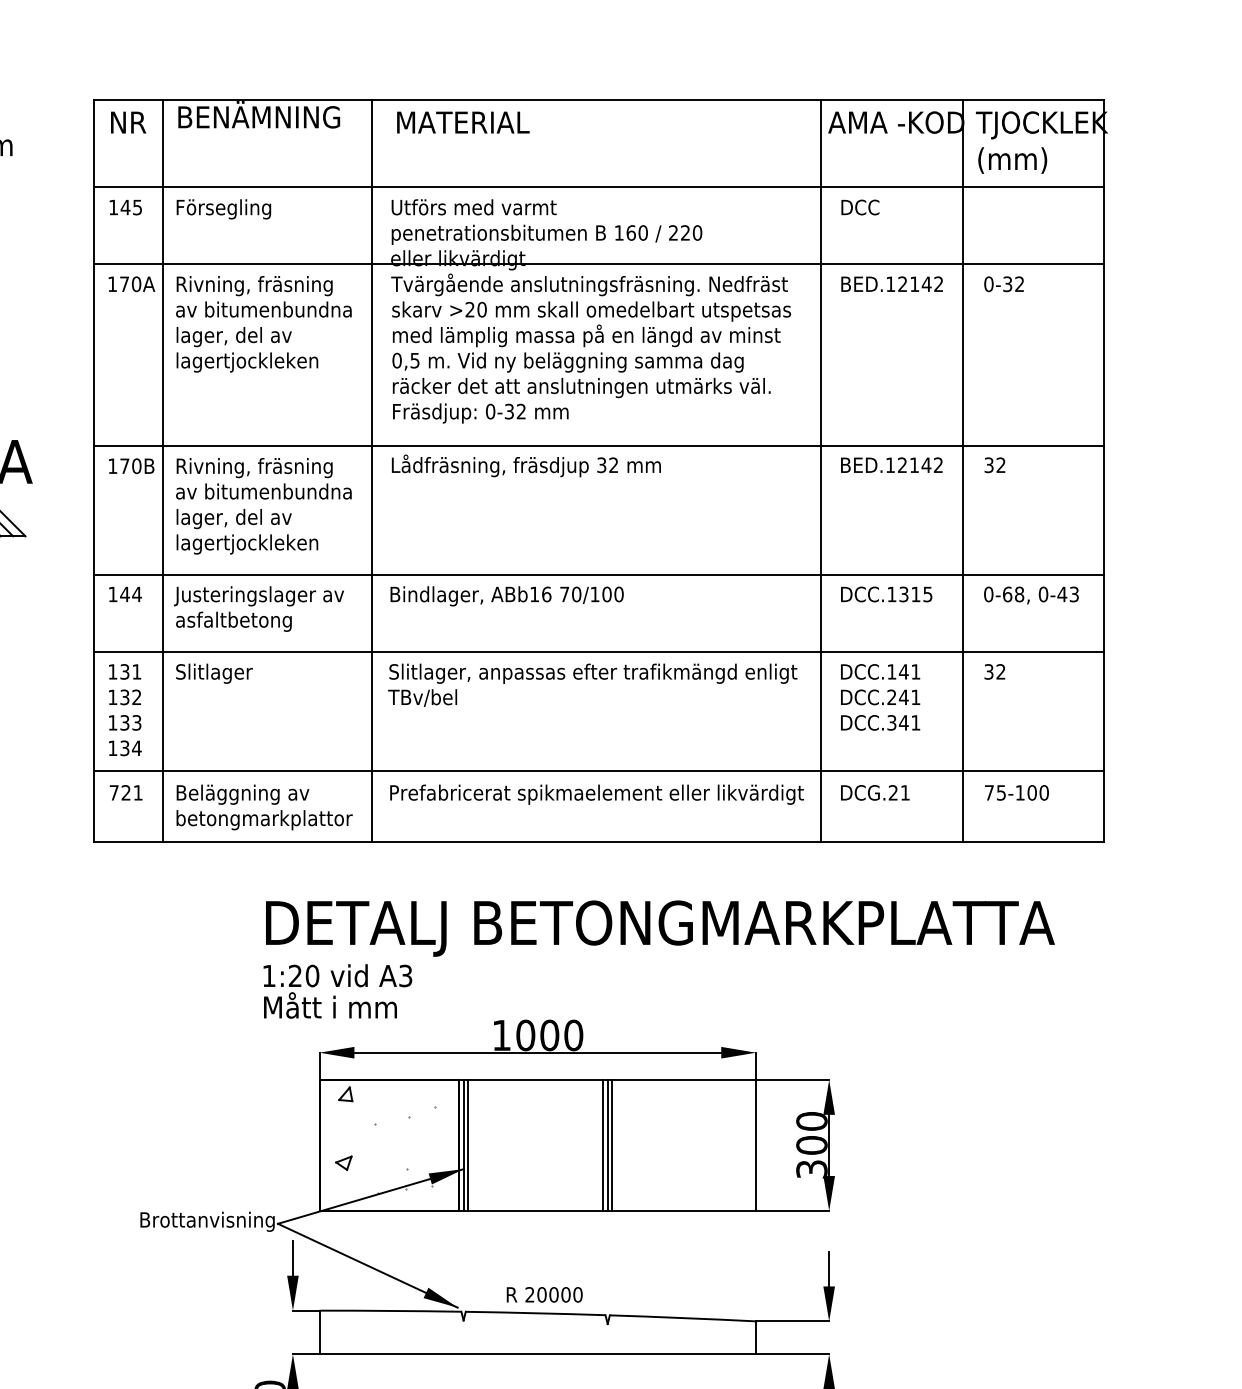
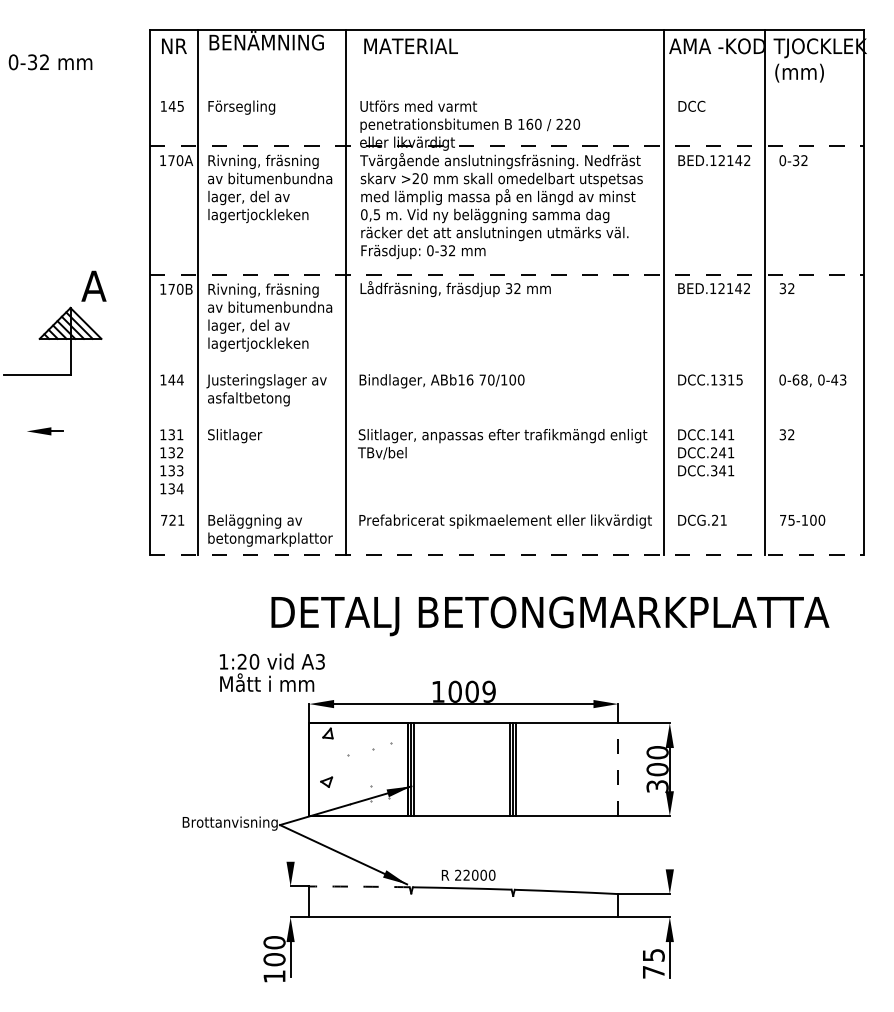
line: (599, 187) -> (507, 92), removed
line: (599, 264) -> (507, 146), solid -> dashed
line: (599, 446) -> (507, 275), solid -> dashed
line: (599, 575) -> (507, 366), removed
line: (599, 651) -> (507, 420), removed
line: (599, 770) -> (507, 504), removed
line: (599, 842) -> (507, 555), solid -> dashed
text: (336, 991) -> (271, 672), moved
text: (572, 1034) -> (488, 691), 1000 -> 1009
line: (756, 1145) -> (618, 769), solid -> dashed
line: (292, 1258) -> (290, 849), removed
line: (828, 1268) -> (669, 856), removed
text: (541, 1293) -> (466, 874), 20000 -> 22000
arc: (390, 1310) -> (359, 886), solid -> dashed

